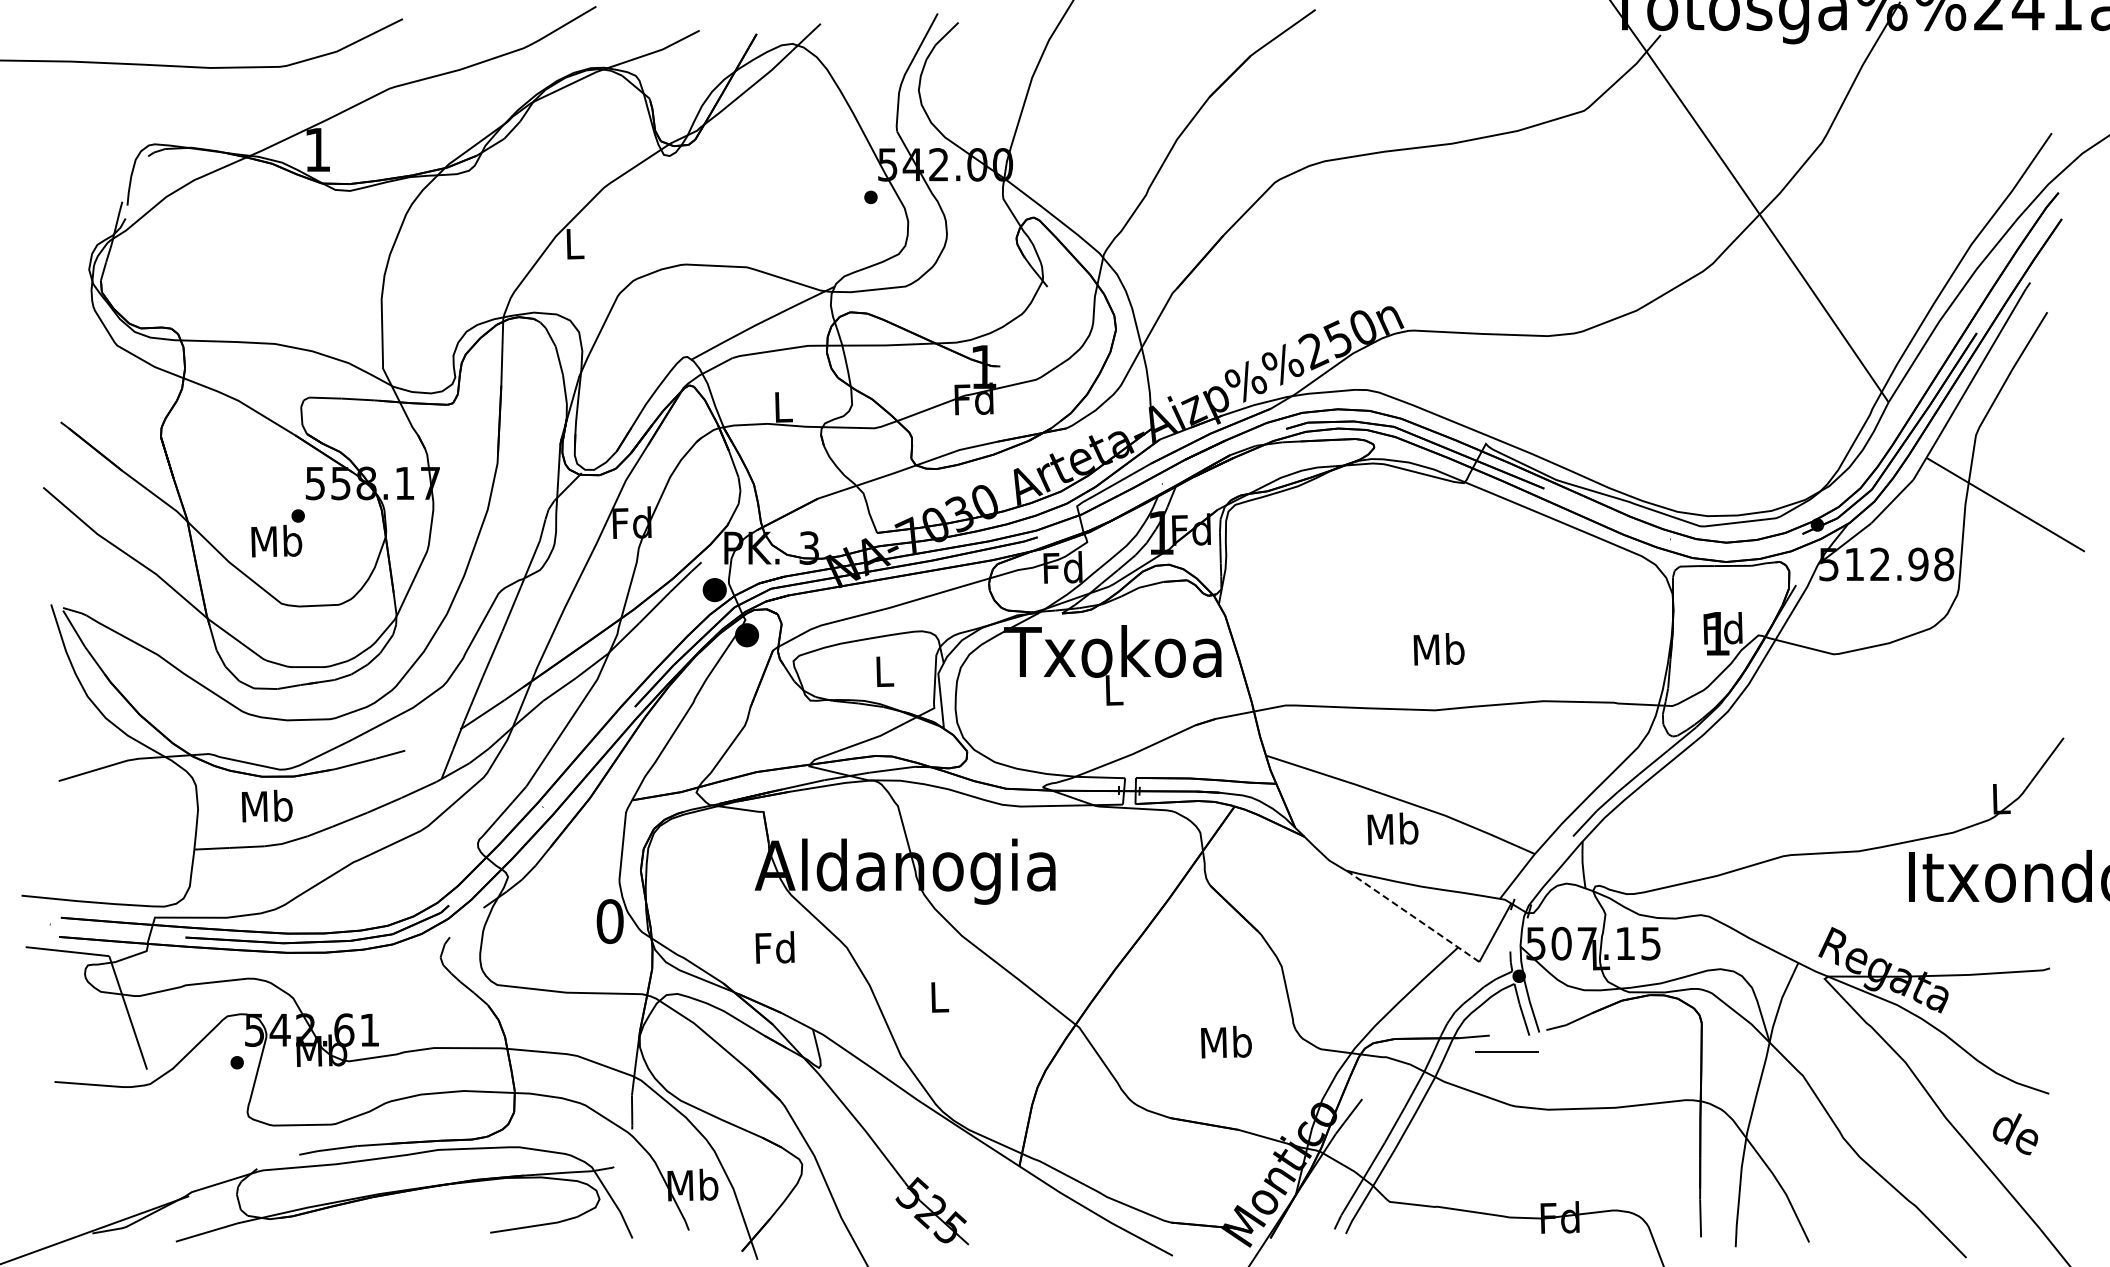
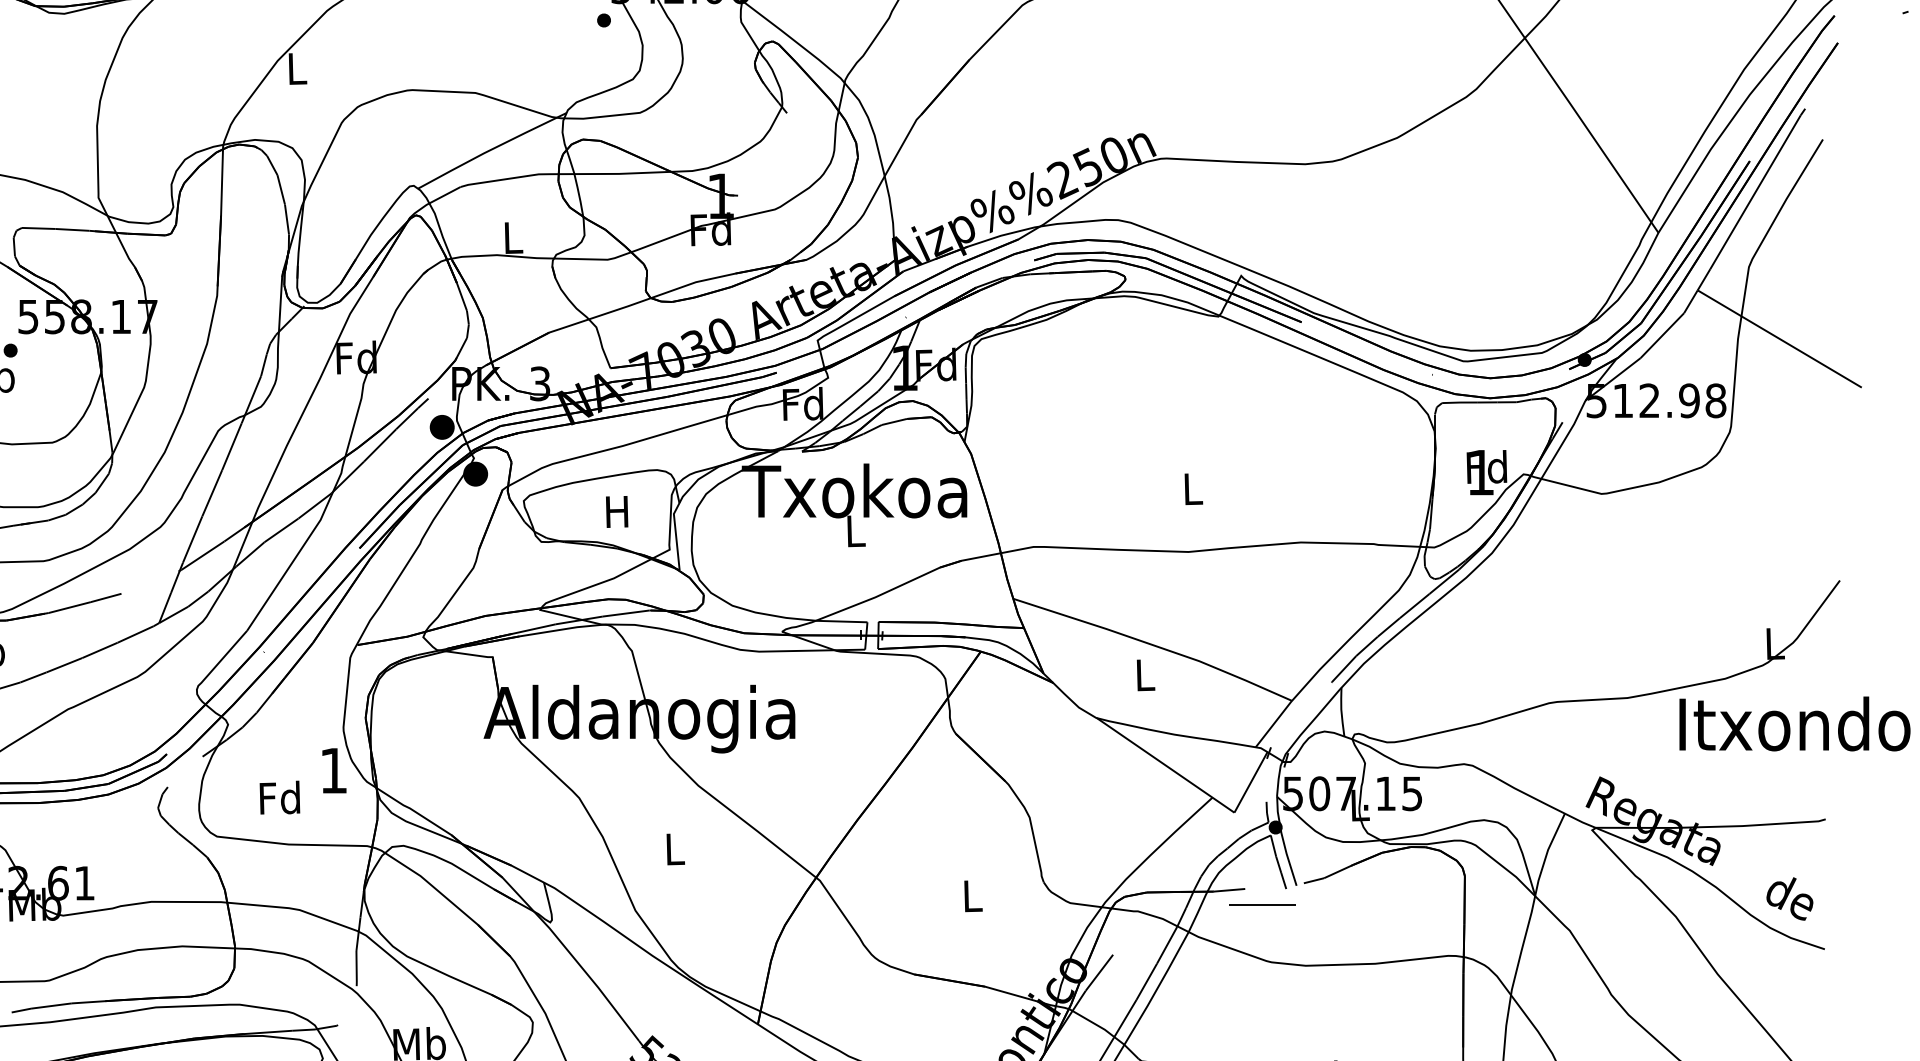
text: (1438, 649) -> (1192, 488), Mb -> L
text: (883, 671) -> (617, 511), L -> H
text: (1392, 828) -> (1144, 674), Mb -> L
line: (1412, 916) -> (1165, 765), dashed -> solid
text: (609, 921) -> (333, 770), 0 -> 1
text: (774, 947) -> (279, 797), moved
text: (1226, 1041) -> (972, 895), Mb -> L
text: (2015, 1134) -> (1789, 899), moved

